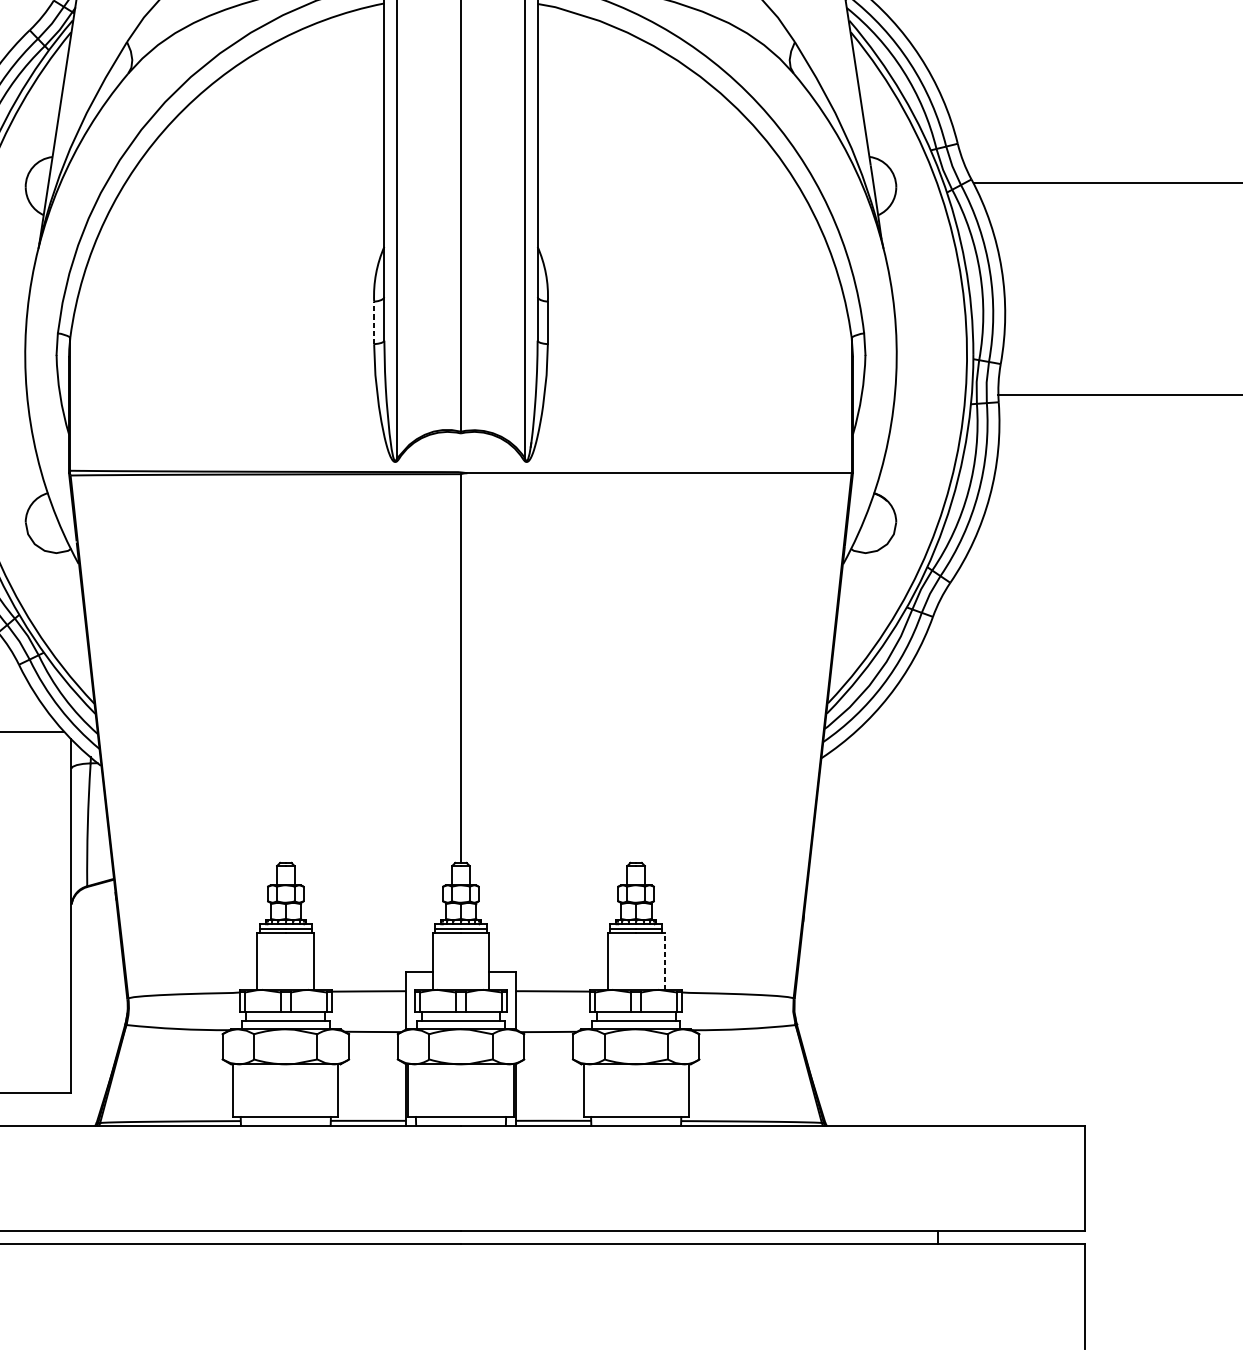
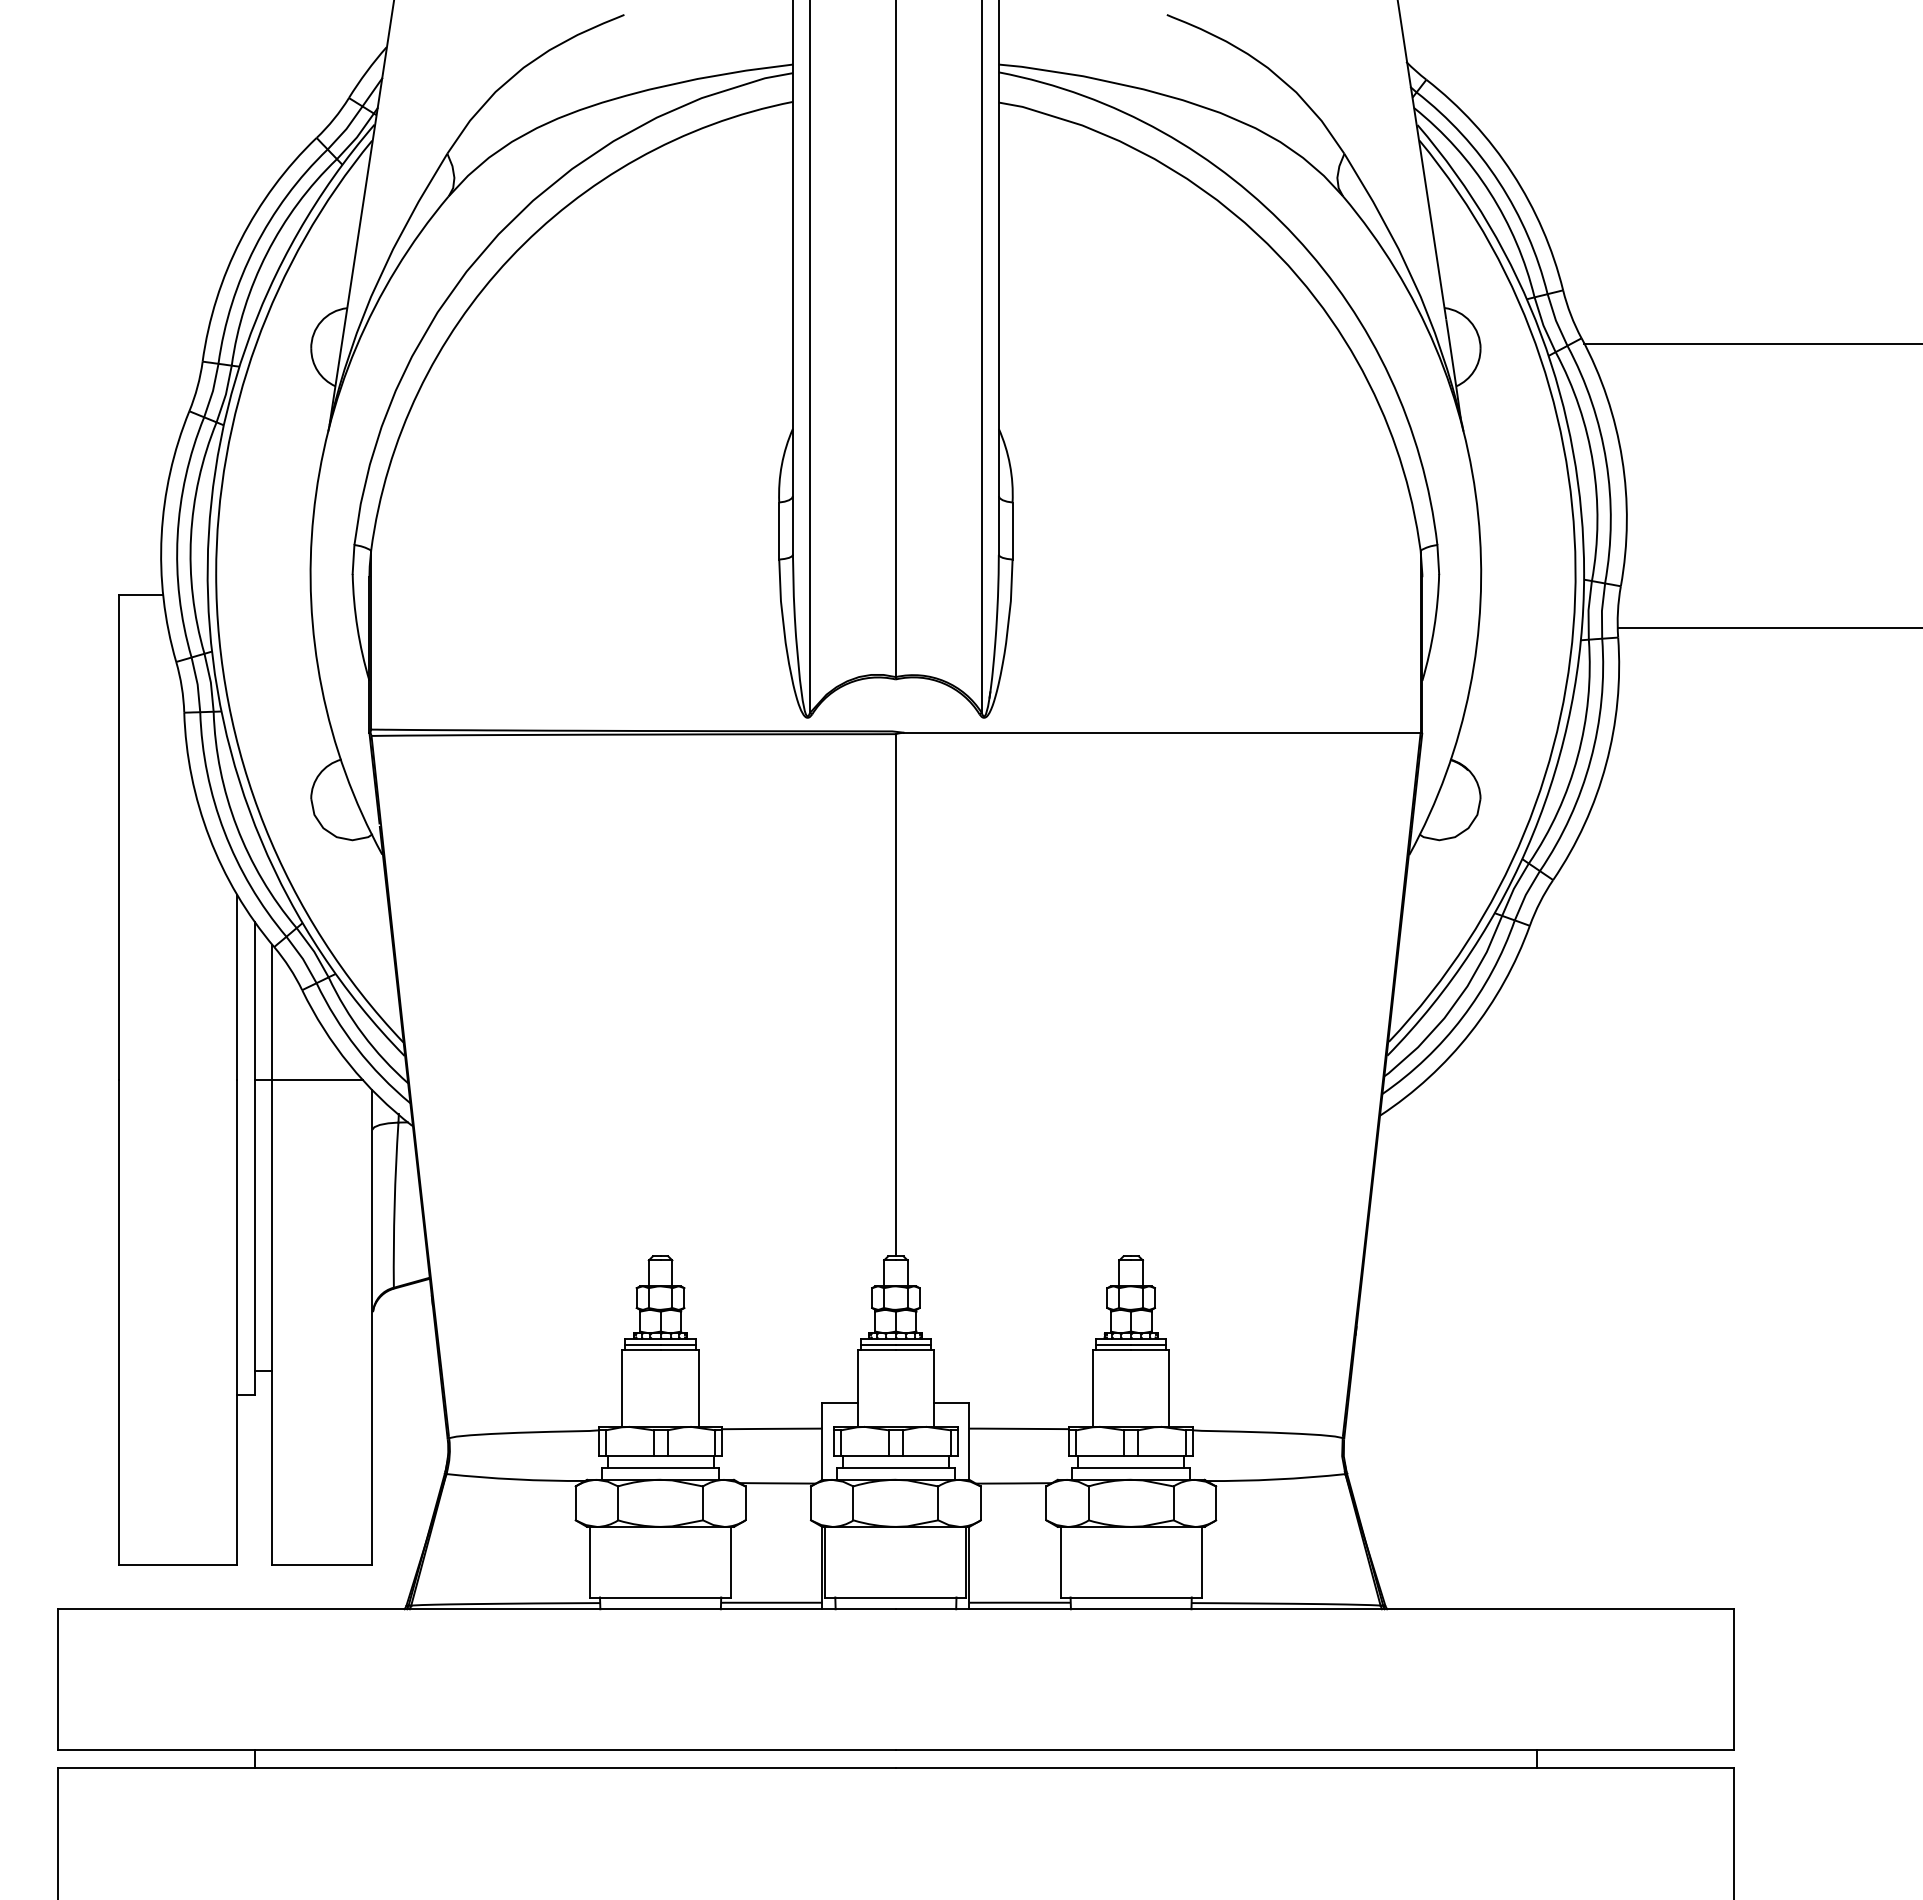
line: (374, 323) -> (779, 531), dashed -> solid
line: (664, 961) -> (1169, 1388), dashed -> solid

